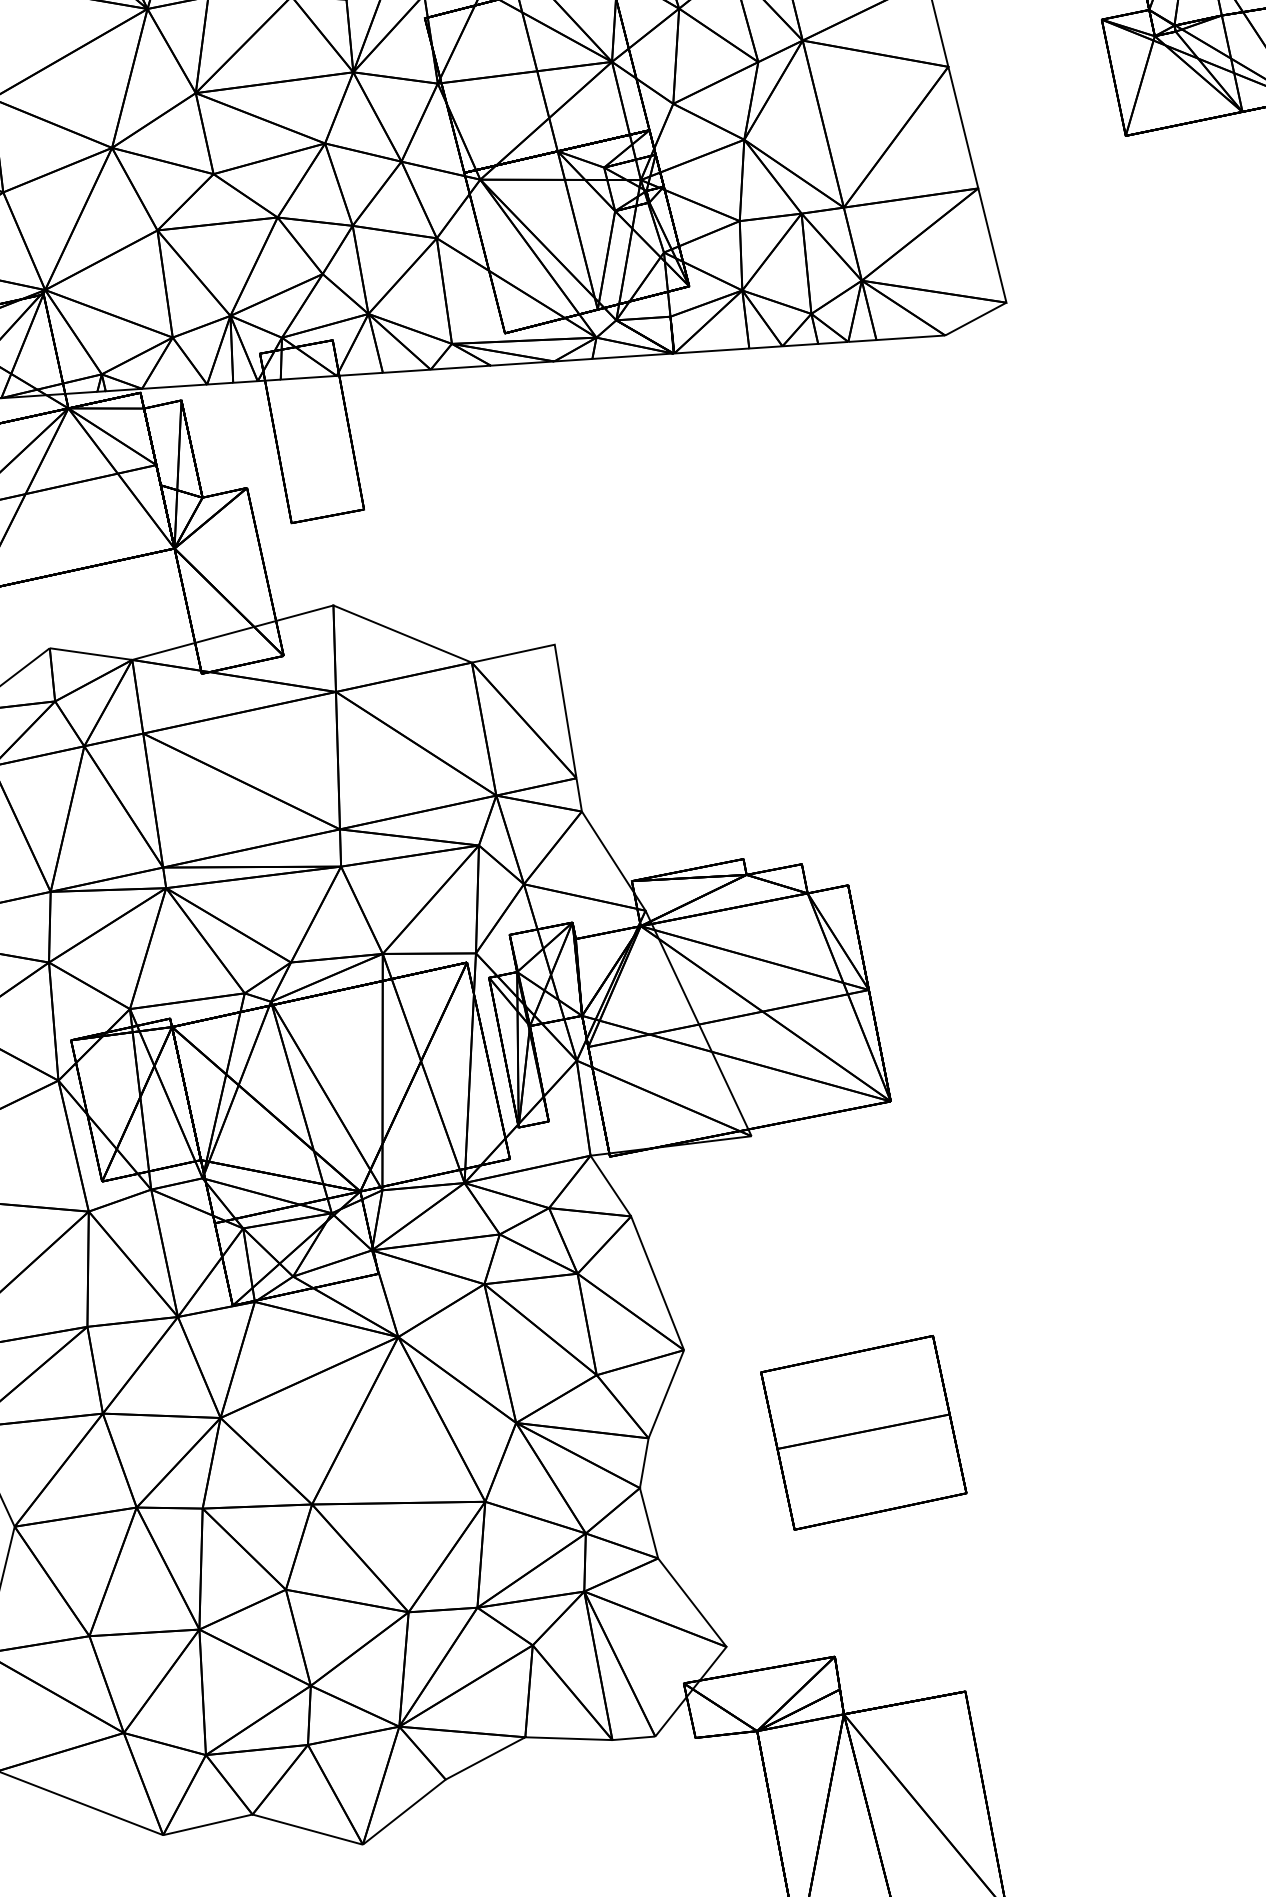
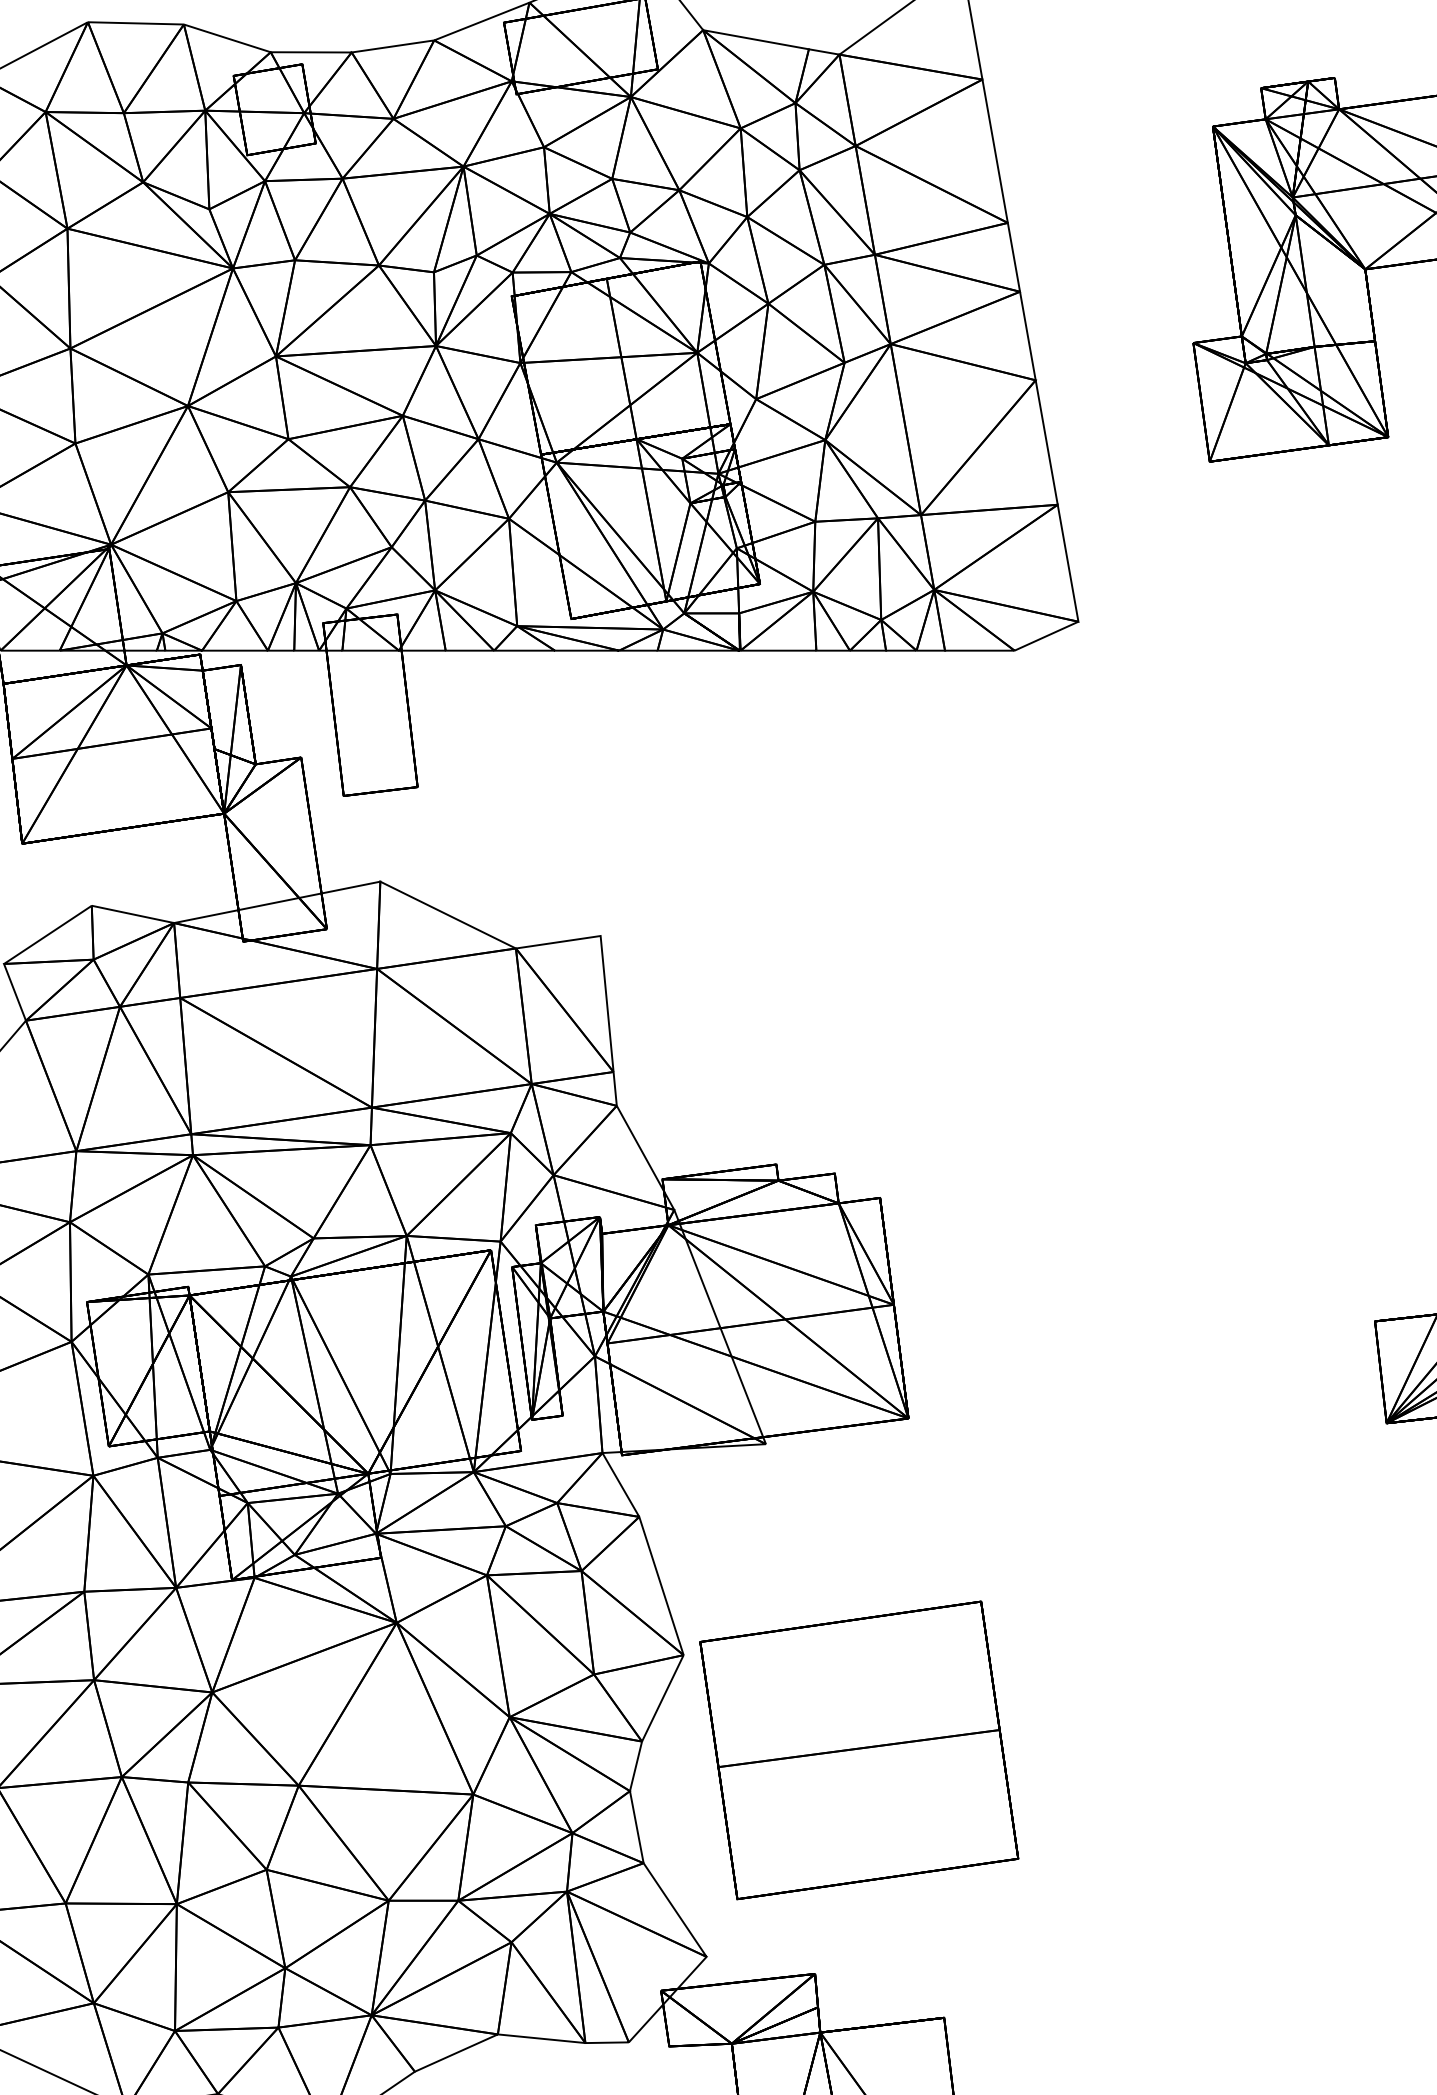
part: (863, 1432) -> (858, 1750), size x1.6

